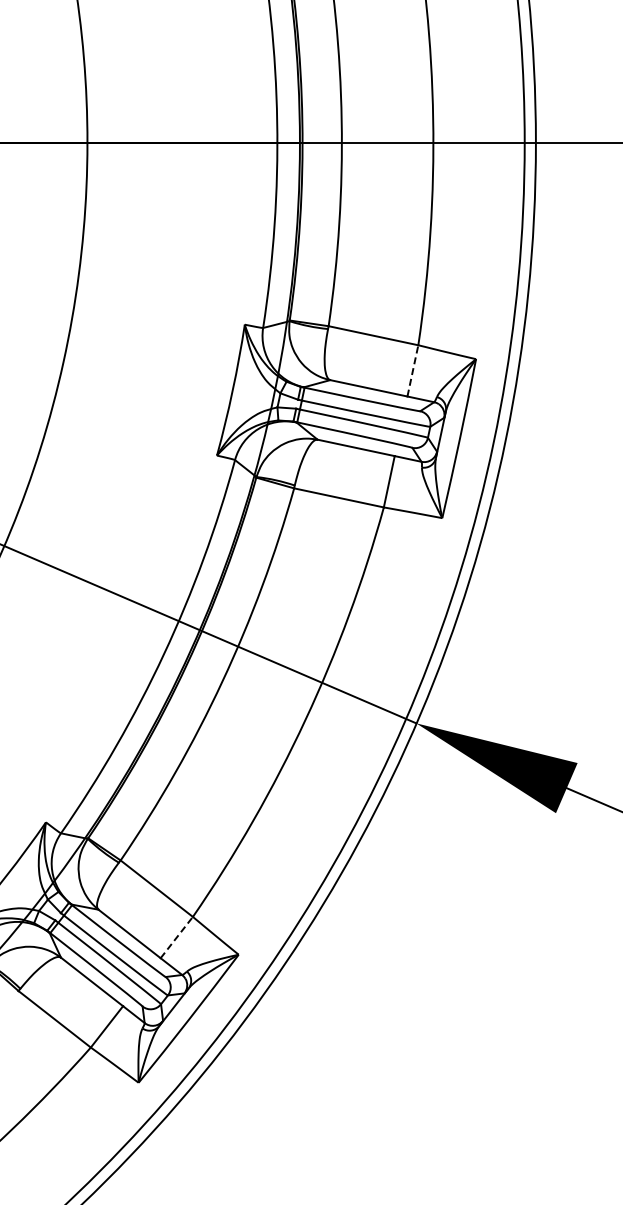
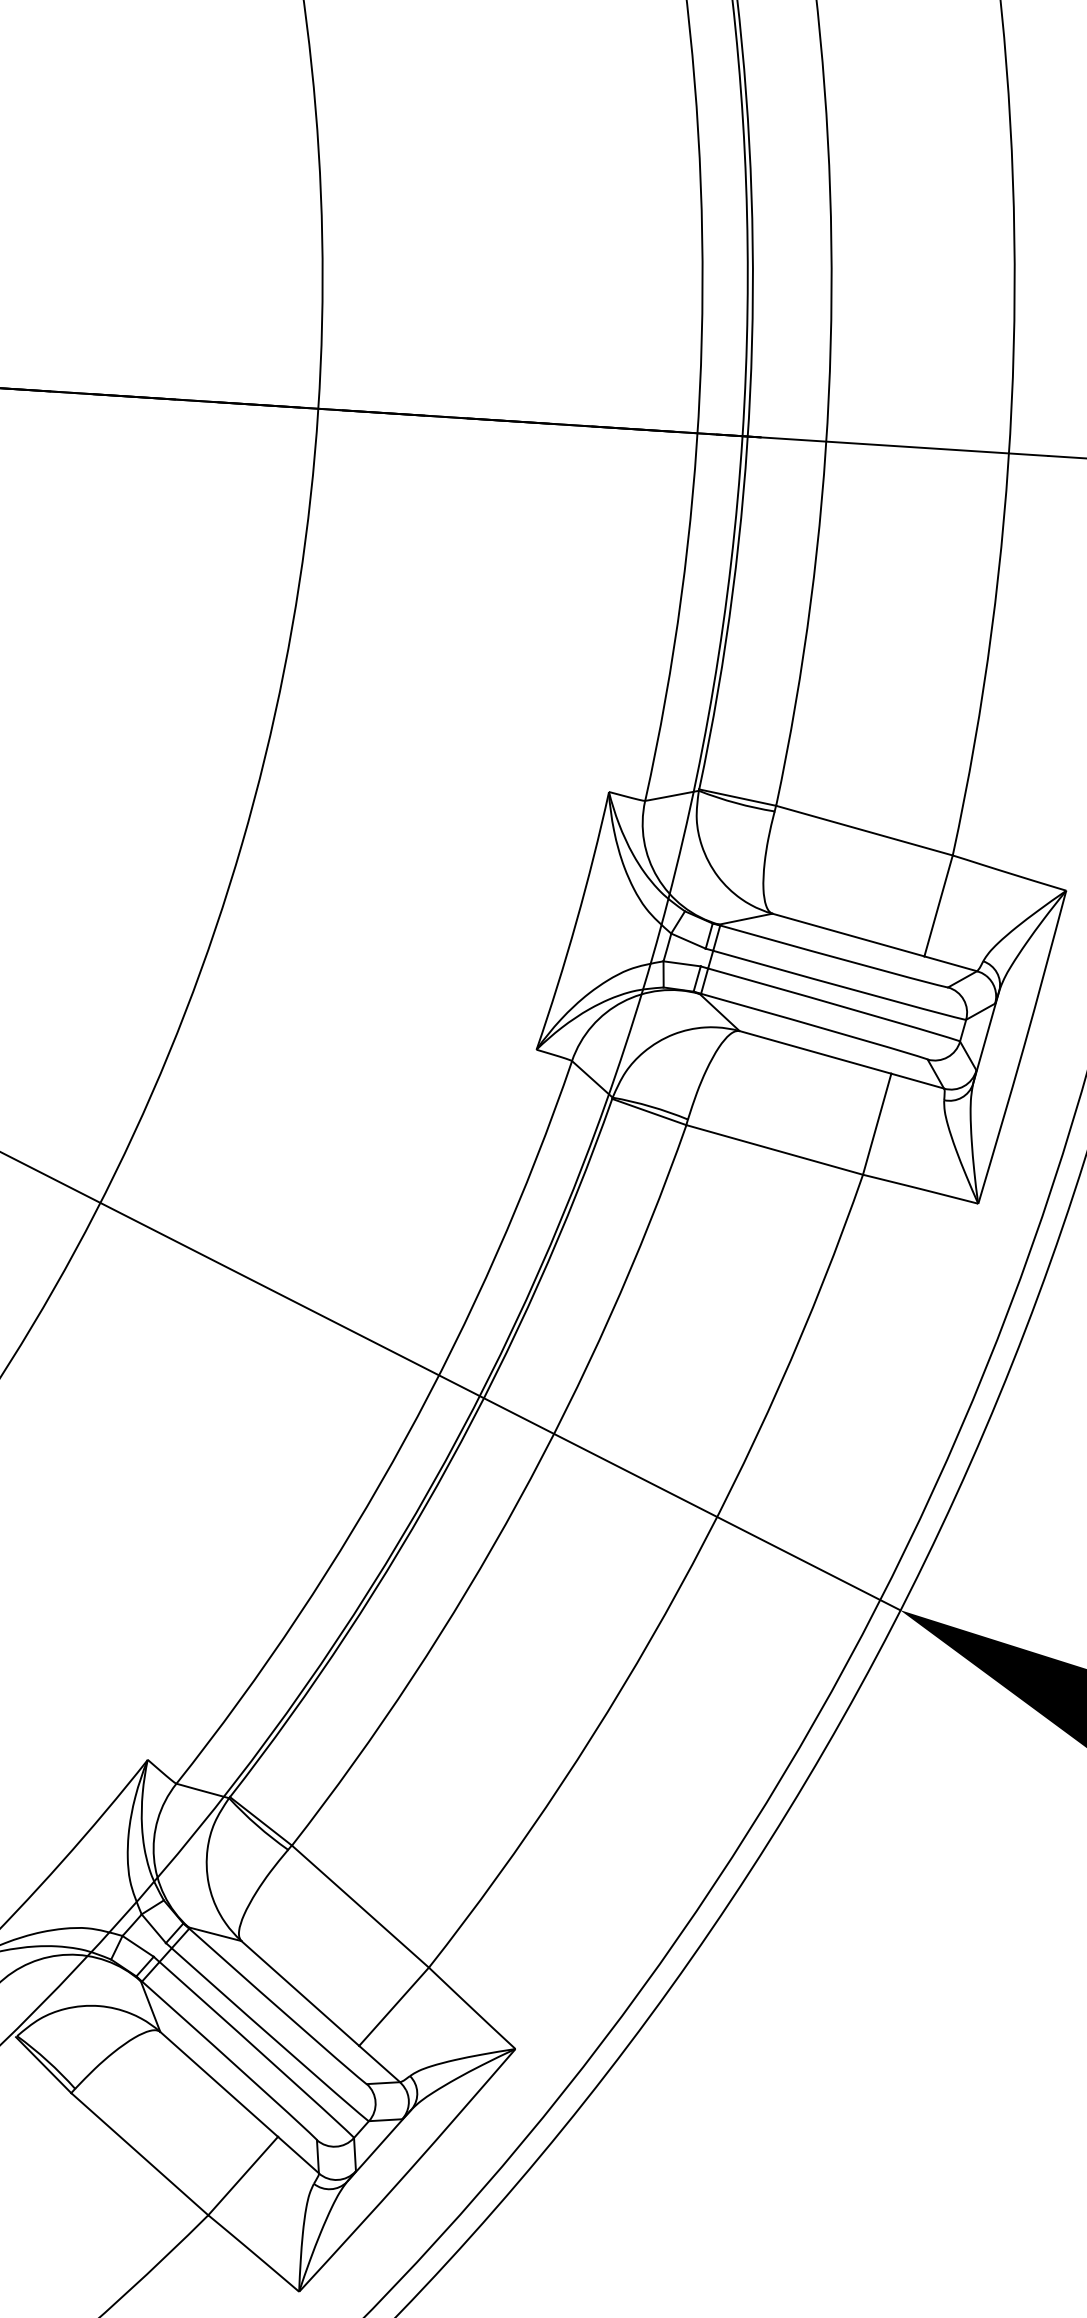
line: (413, 370) -> (939, 905), dashed -> solid
line: (177, 937) -> (395, 2006), dashed -> solid

